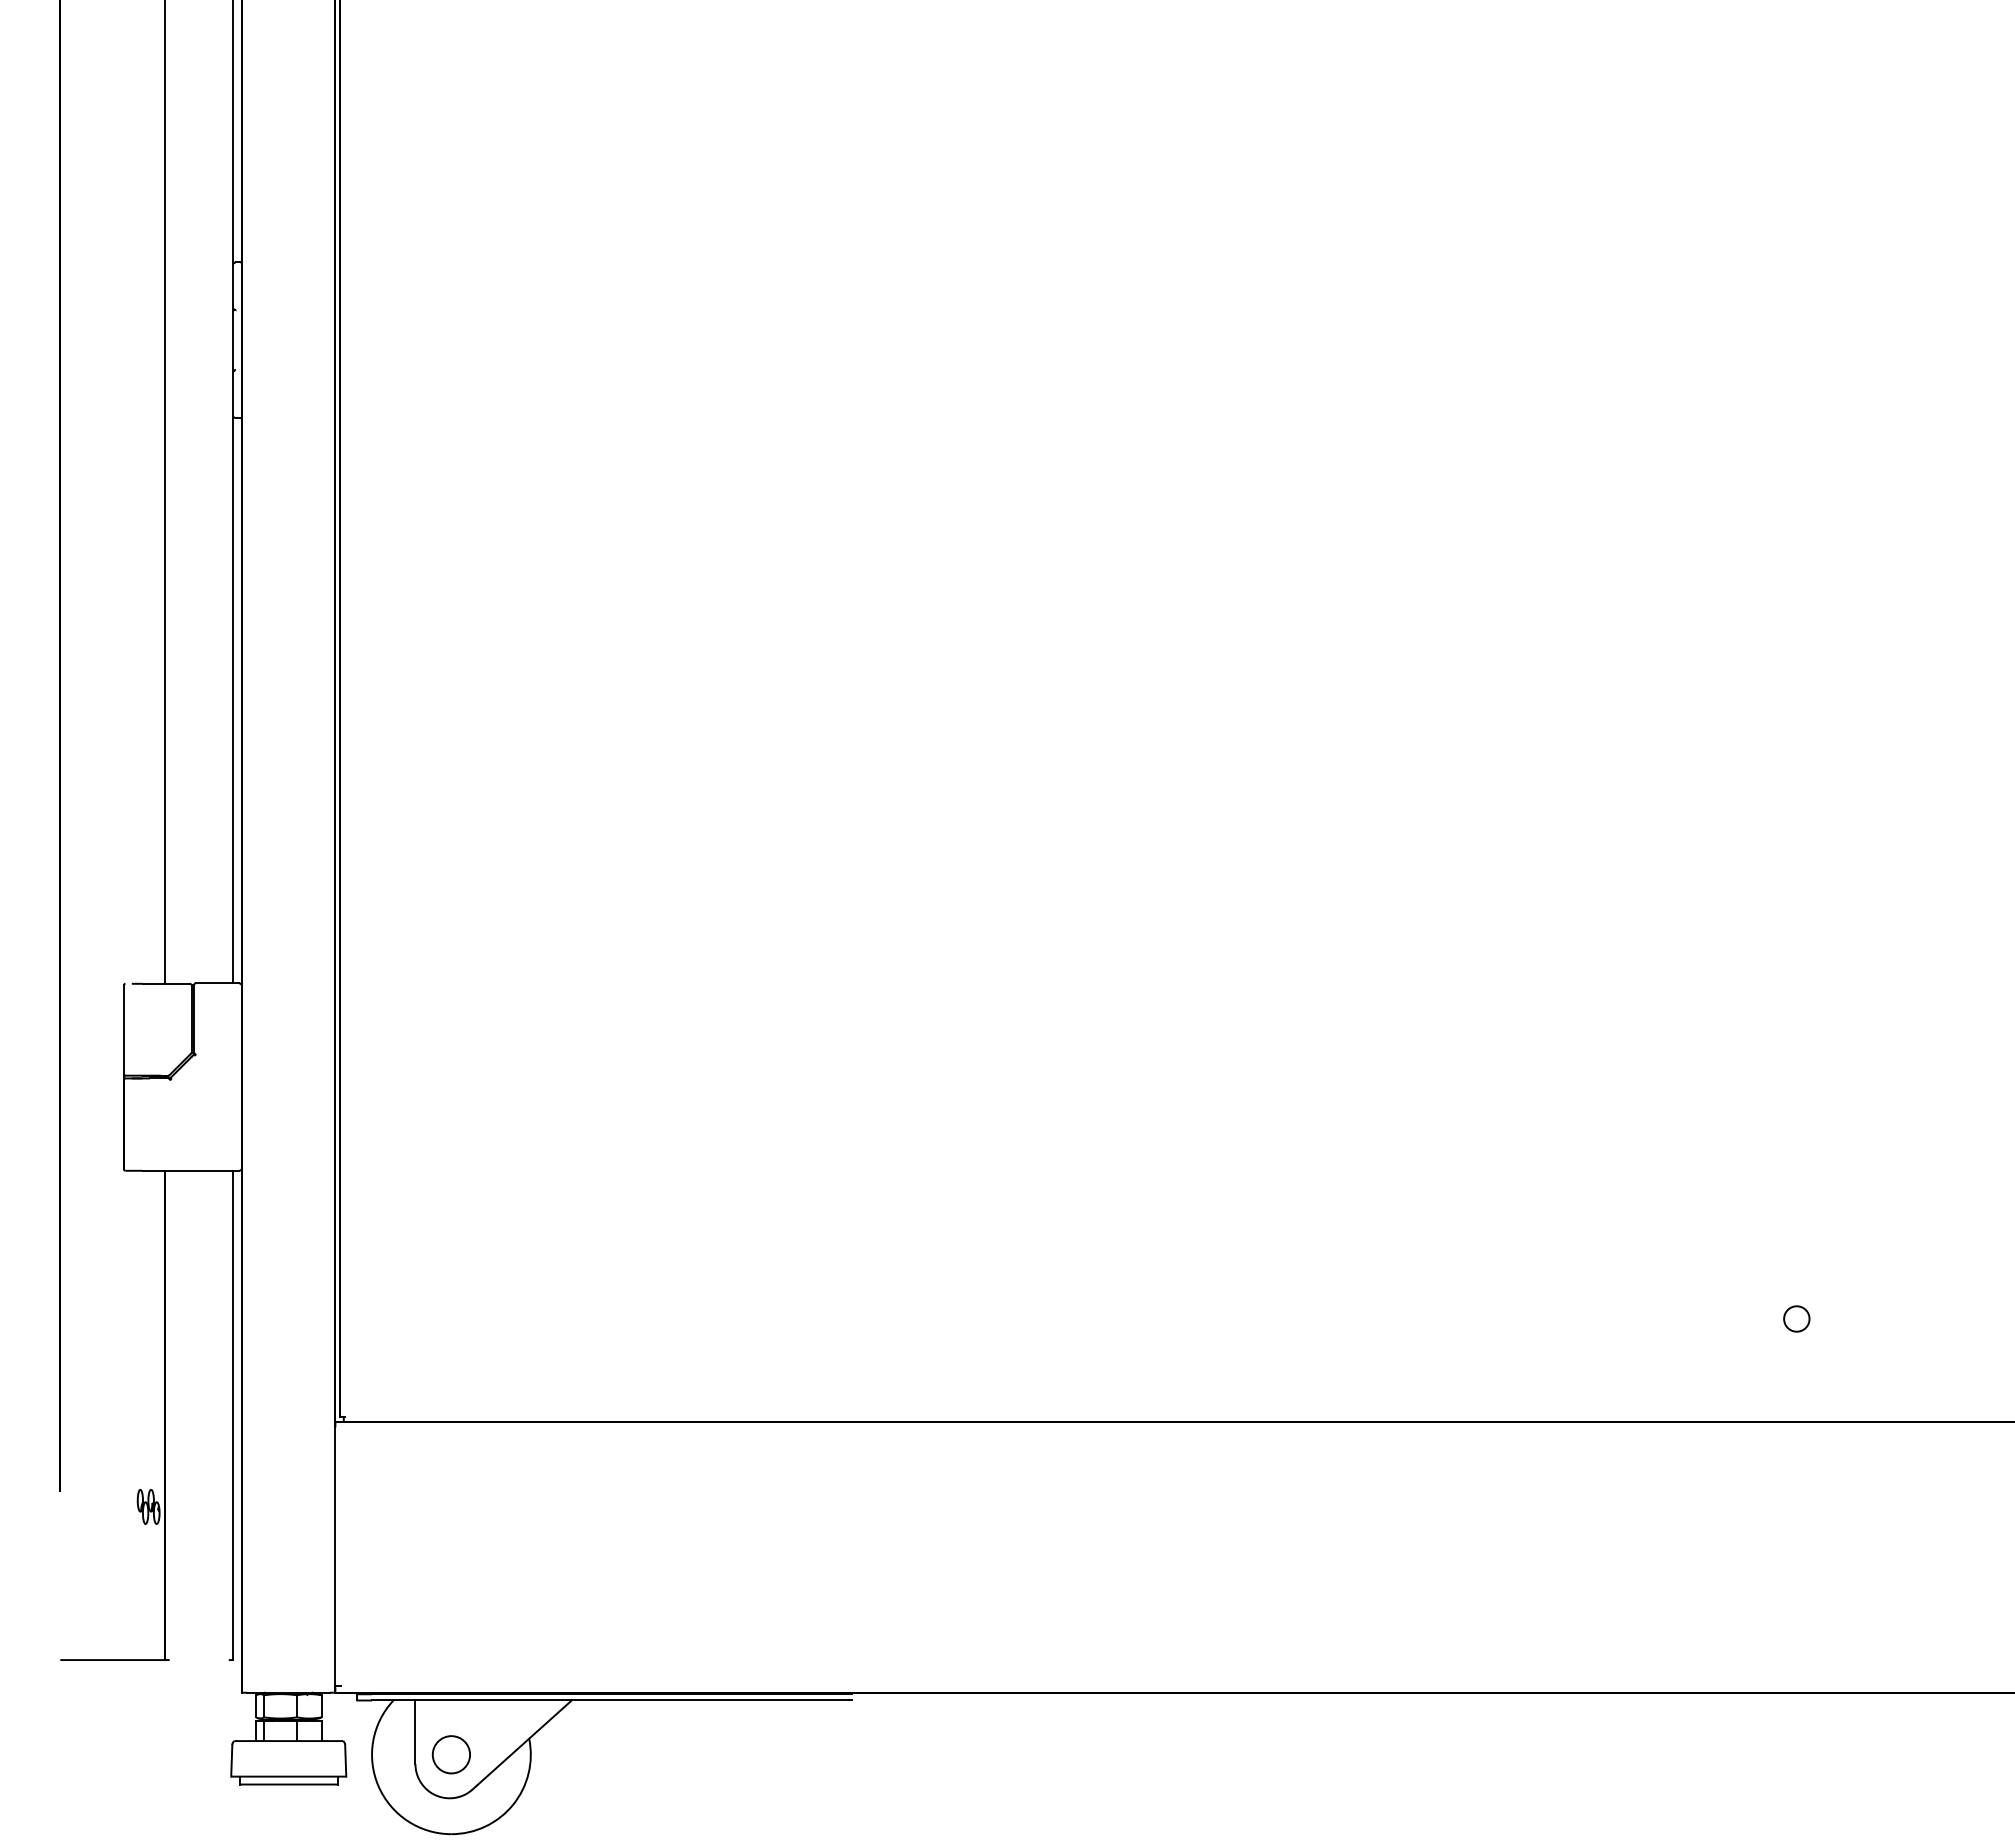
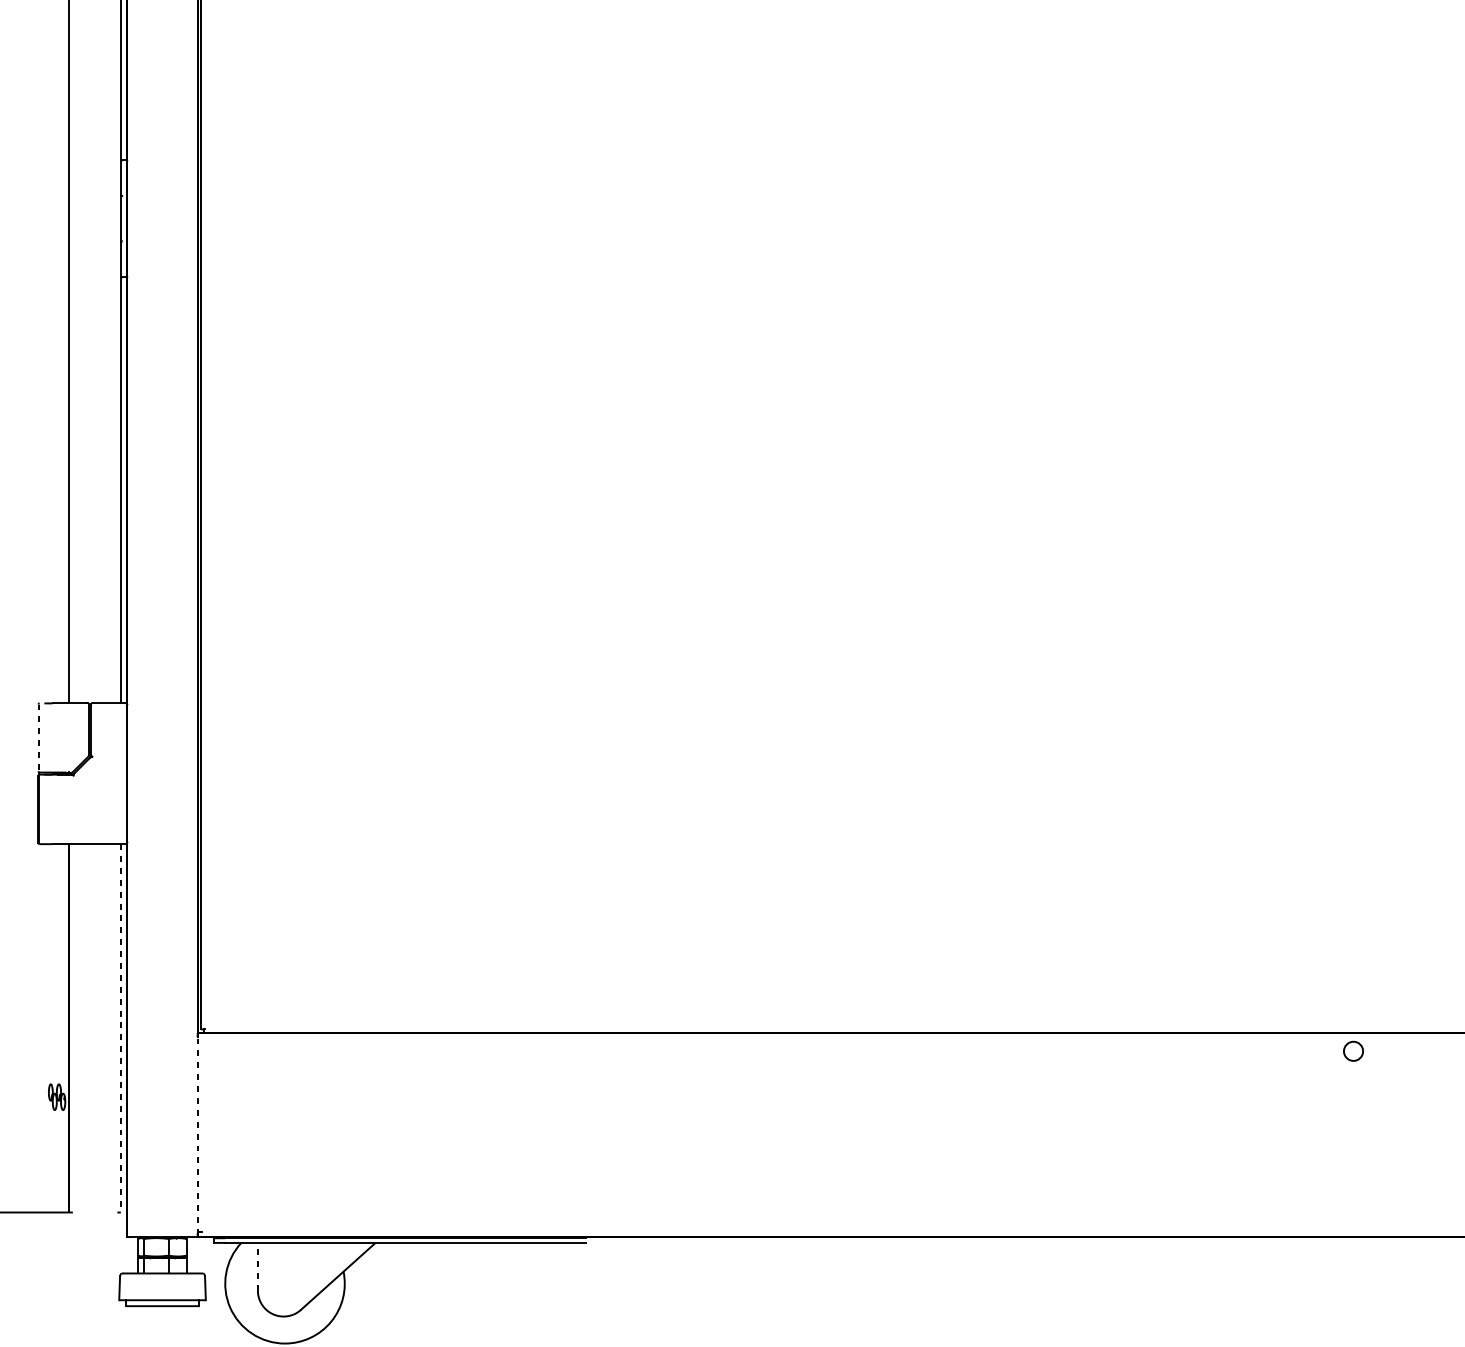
line: (123, 1030) -> (38, 738), solid -> dashed
circle: (1796, 1318) -> (1353, 1050), moved
line: (233, 1415) -> (120, 1028), solid -> dashed
line: (335, 1557) -> (197, 1135), solid -> dashed
line: (415, 1732) -> (257, 1267), solid -> dashed
circle: (450, 1754) -> (284, 1283), removed

